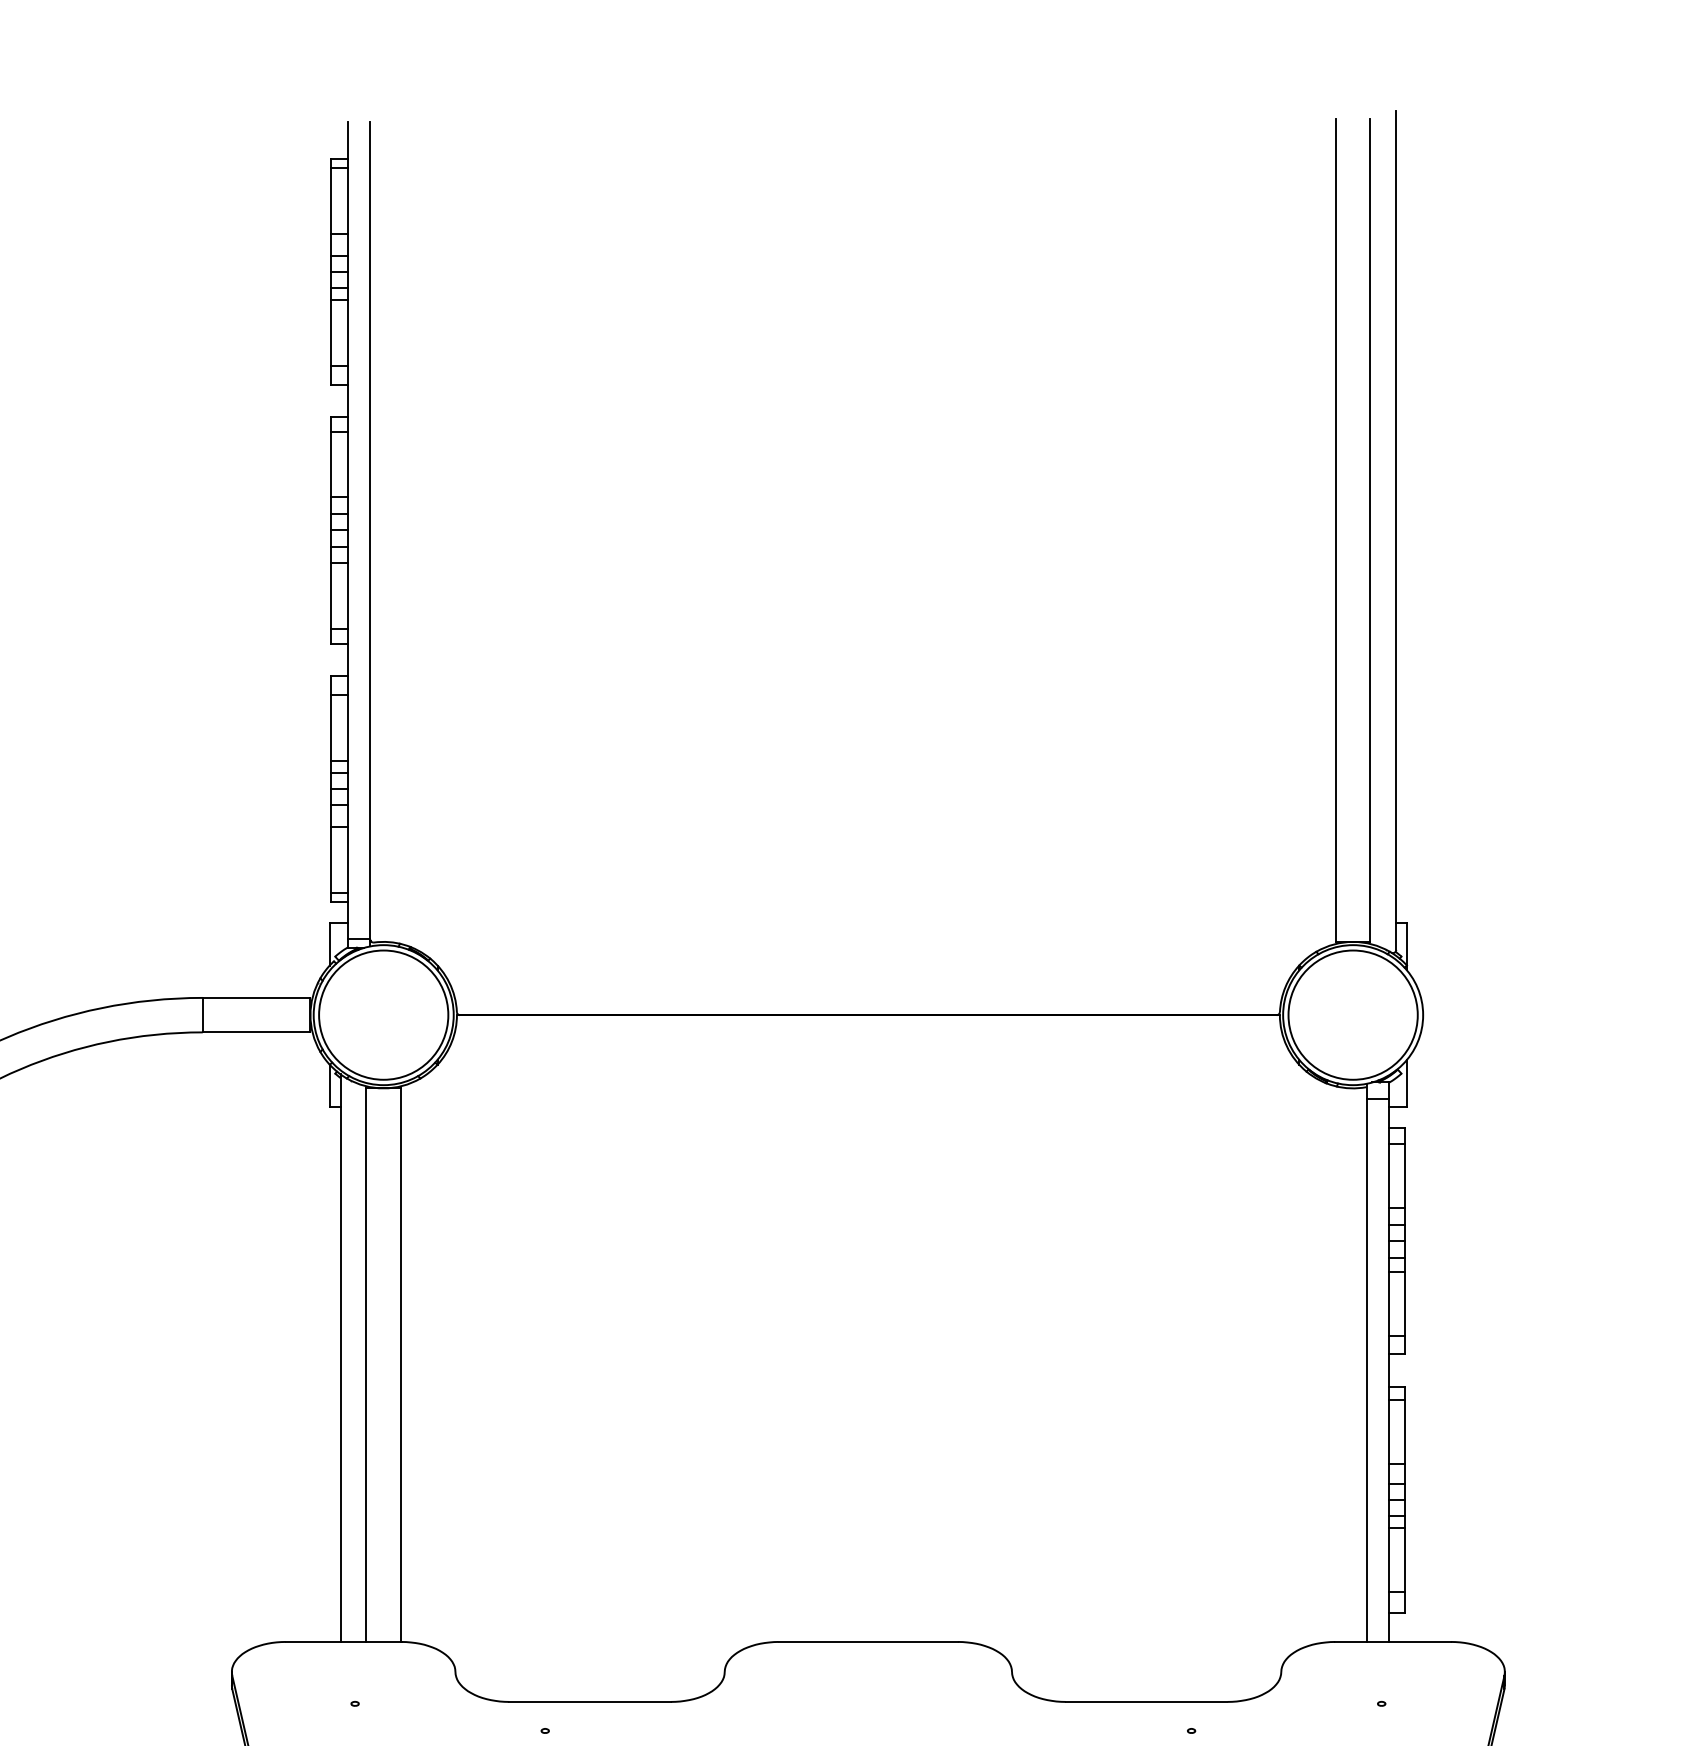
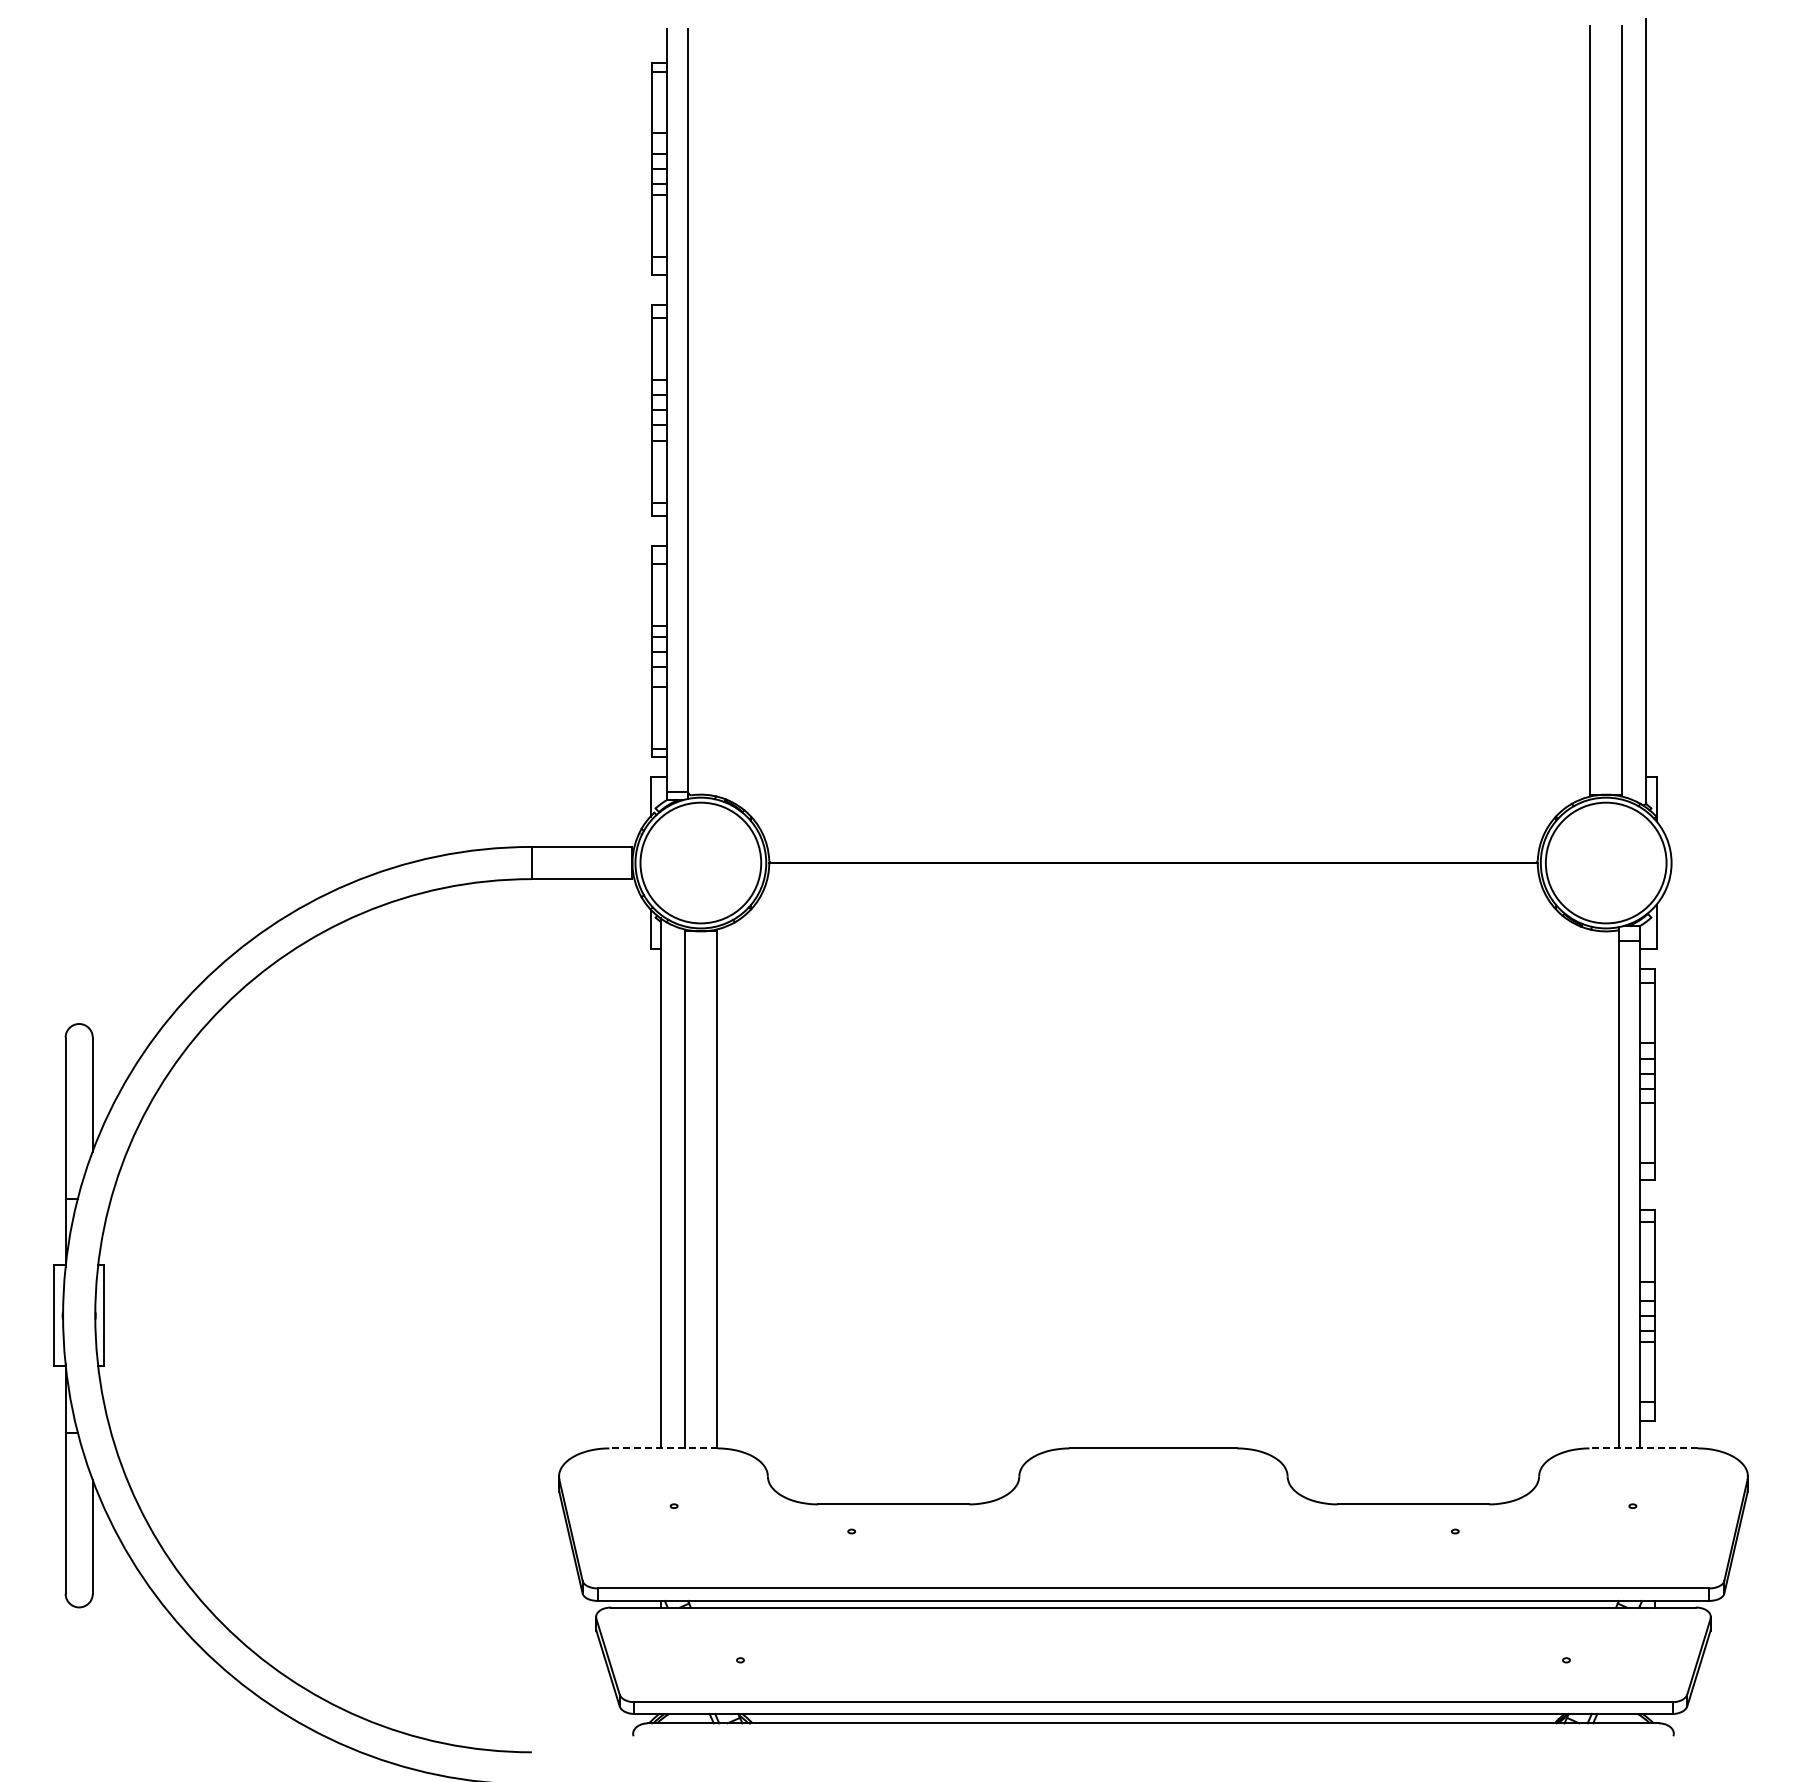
line: (342, 1642) -> (662, 1448), solid -> dashed
line: (1393, 1642) -> (1643, 1448), solid -> dashed

